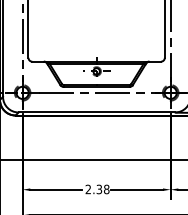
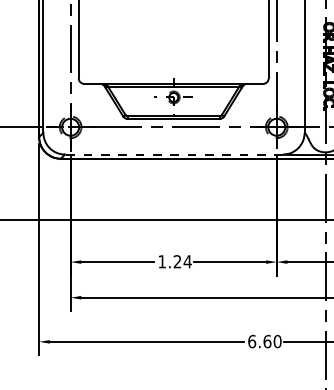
line: (96, 112) -> (173, 154), solid -> dashed
text: (97, 189) -> (174, 261), 2.38 -> 1.24

